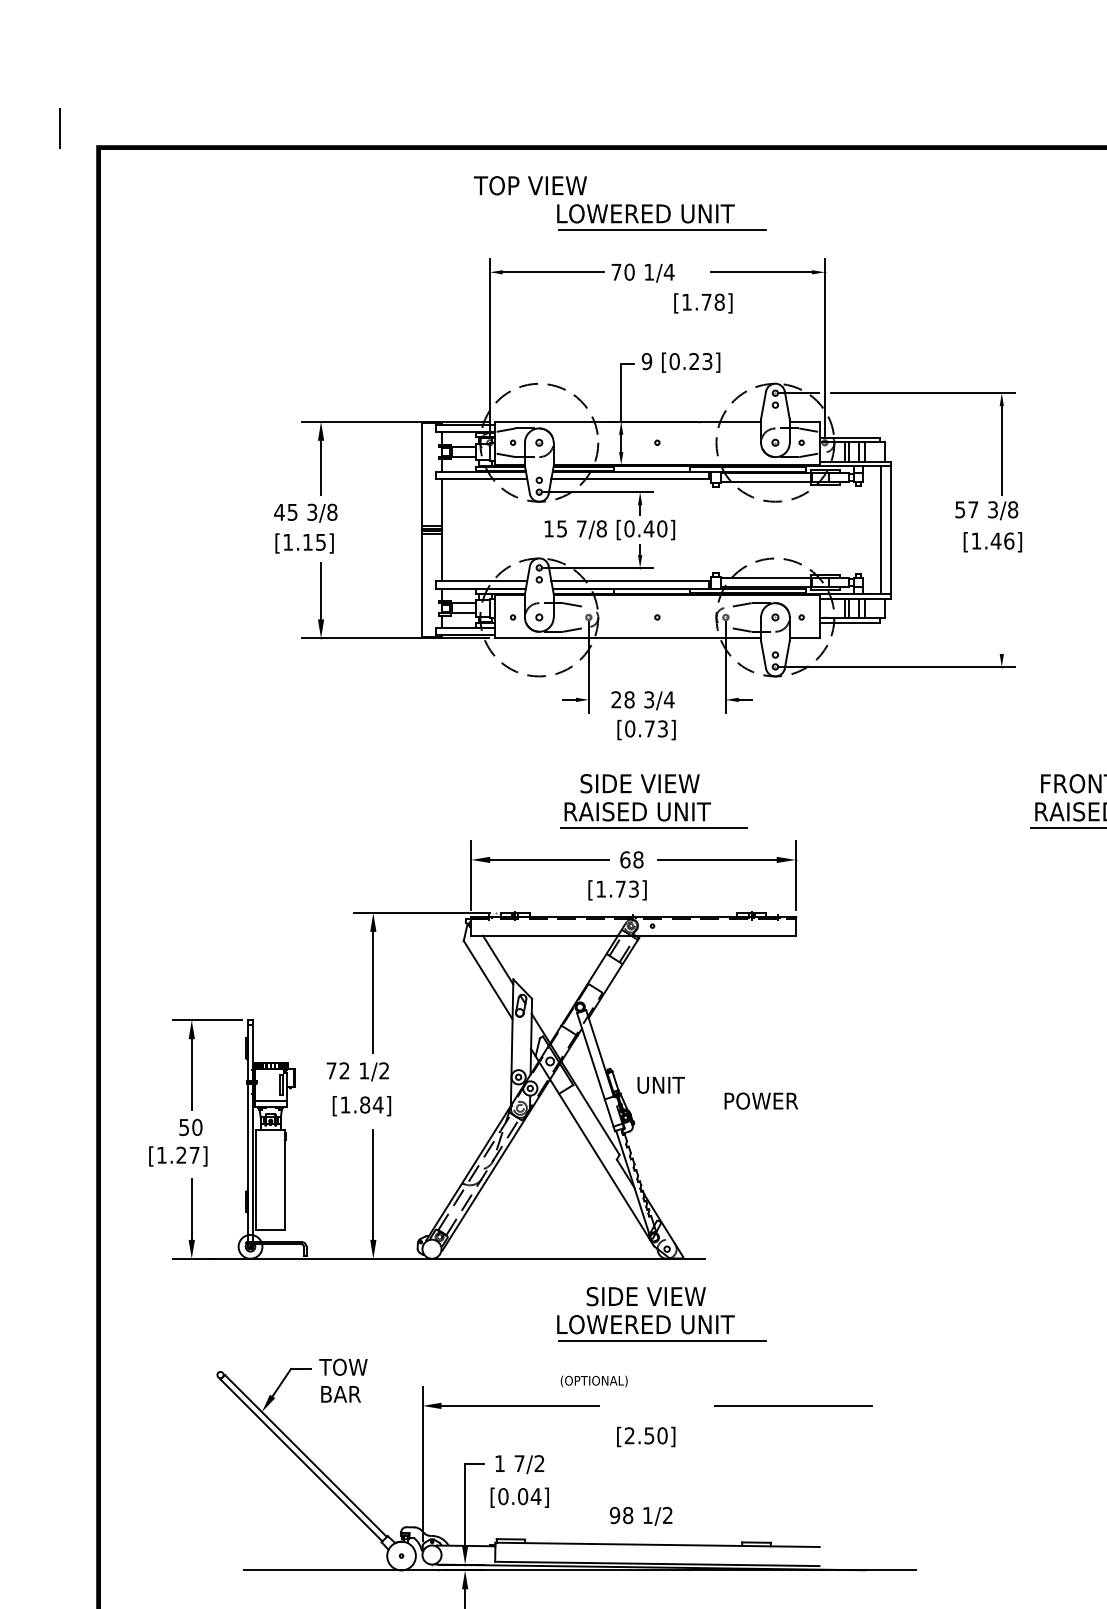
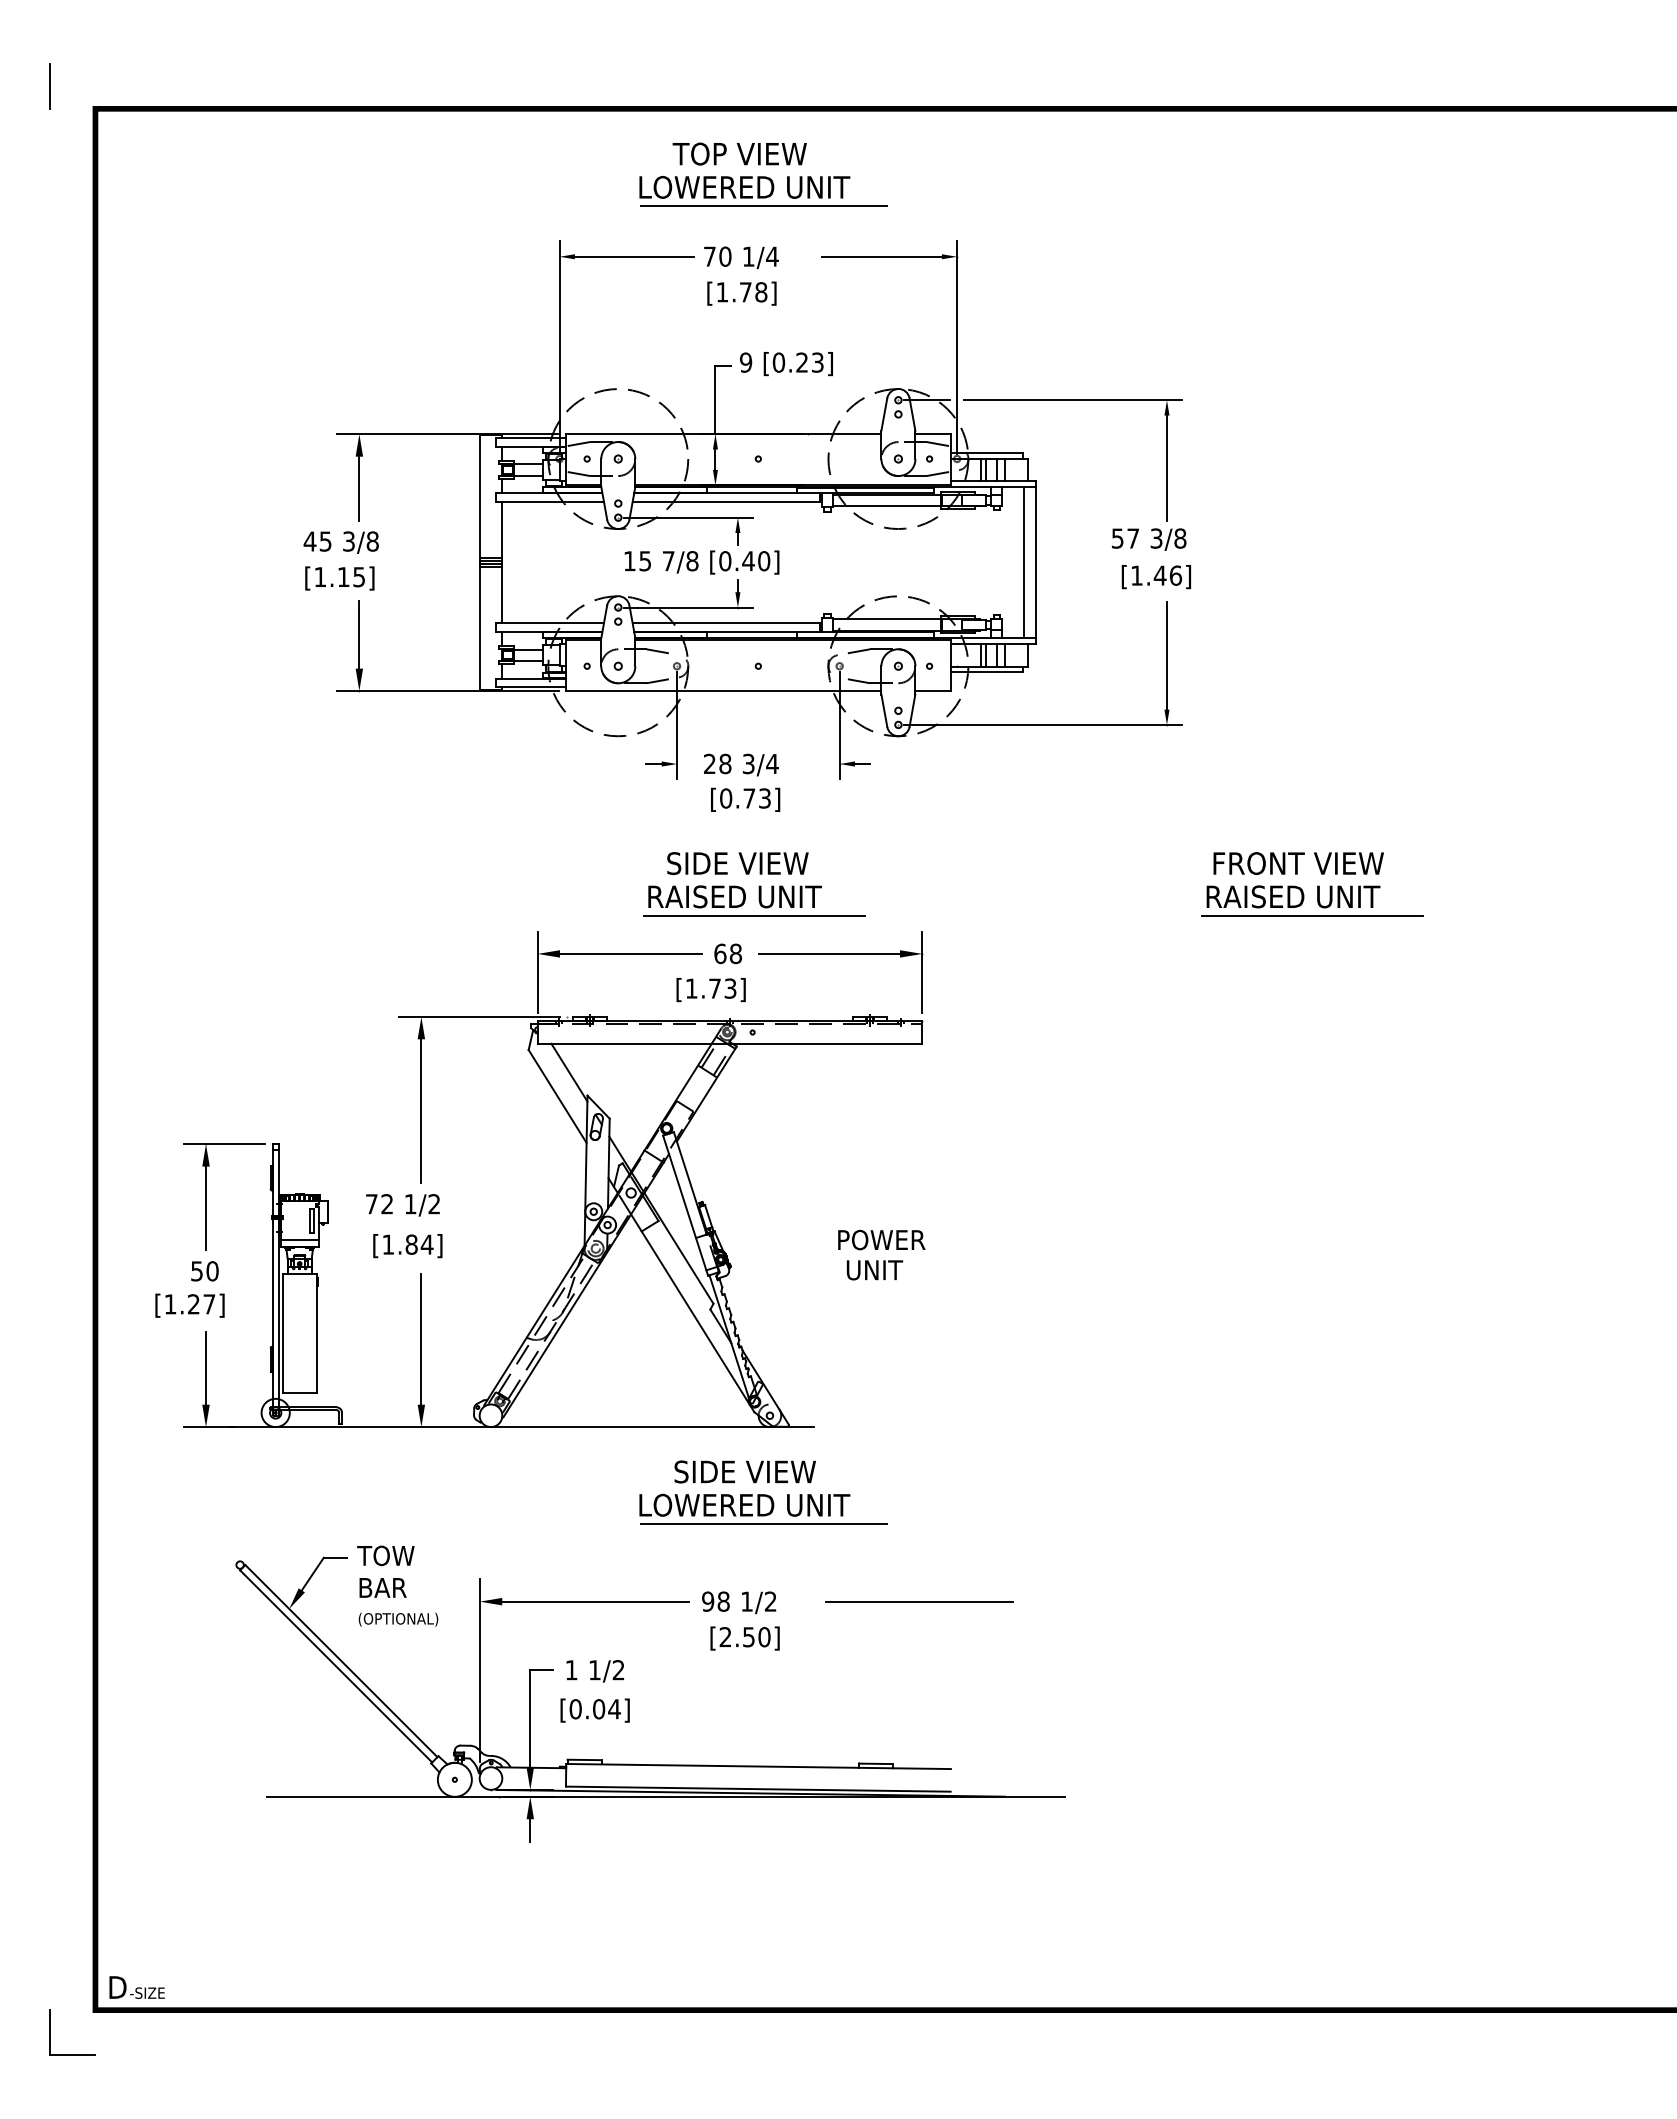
text: (530, 185) -> (739, 153), moved
text: (703, 303) -> (741, 293), moved
line: (1001, 608) -> (1166, 655), added
text: (660, 1085) -> (874, 1270), moved
text: (594, 1381) -> (398, 1619), moved
text: (519, 1463) -> (594, 1670), 7/2 -> 1/2
text: (641, 1516) -> (739, 1602), moved

